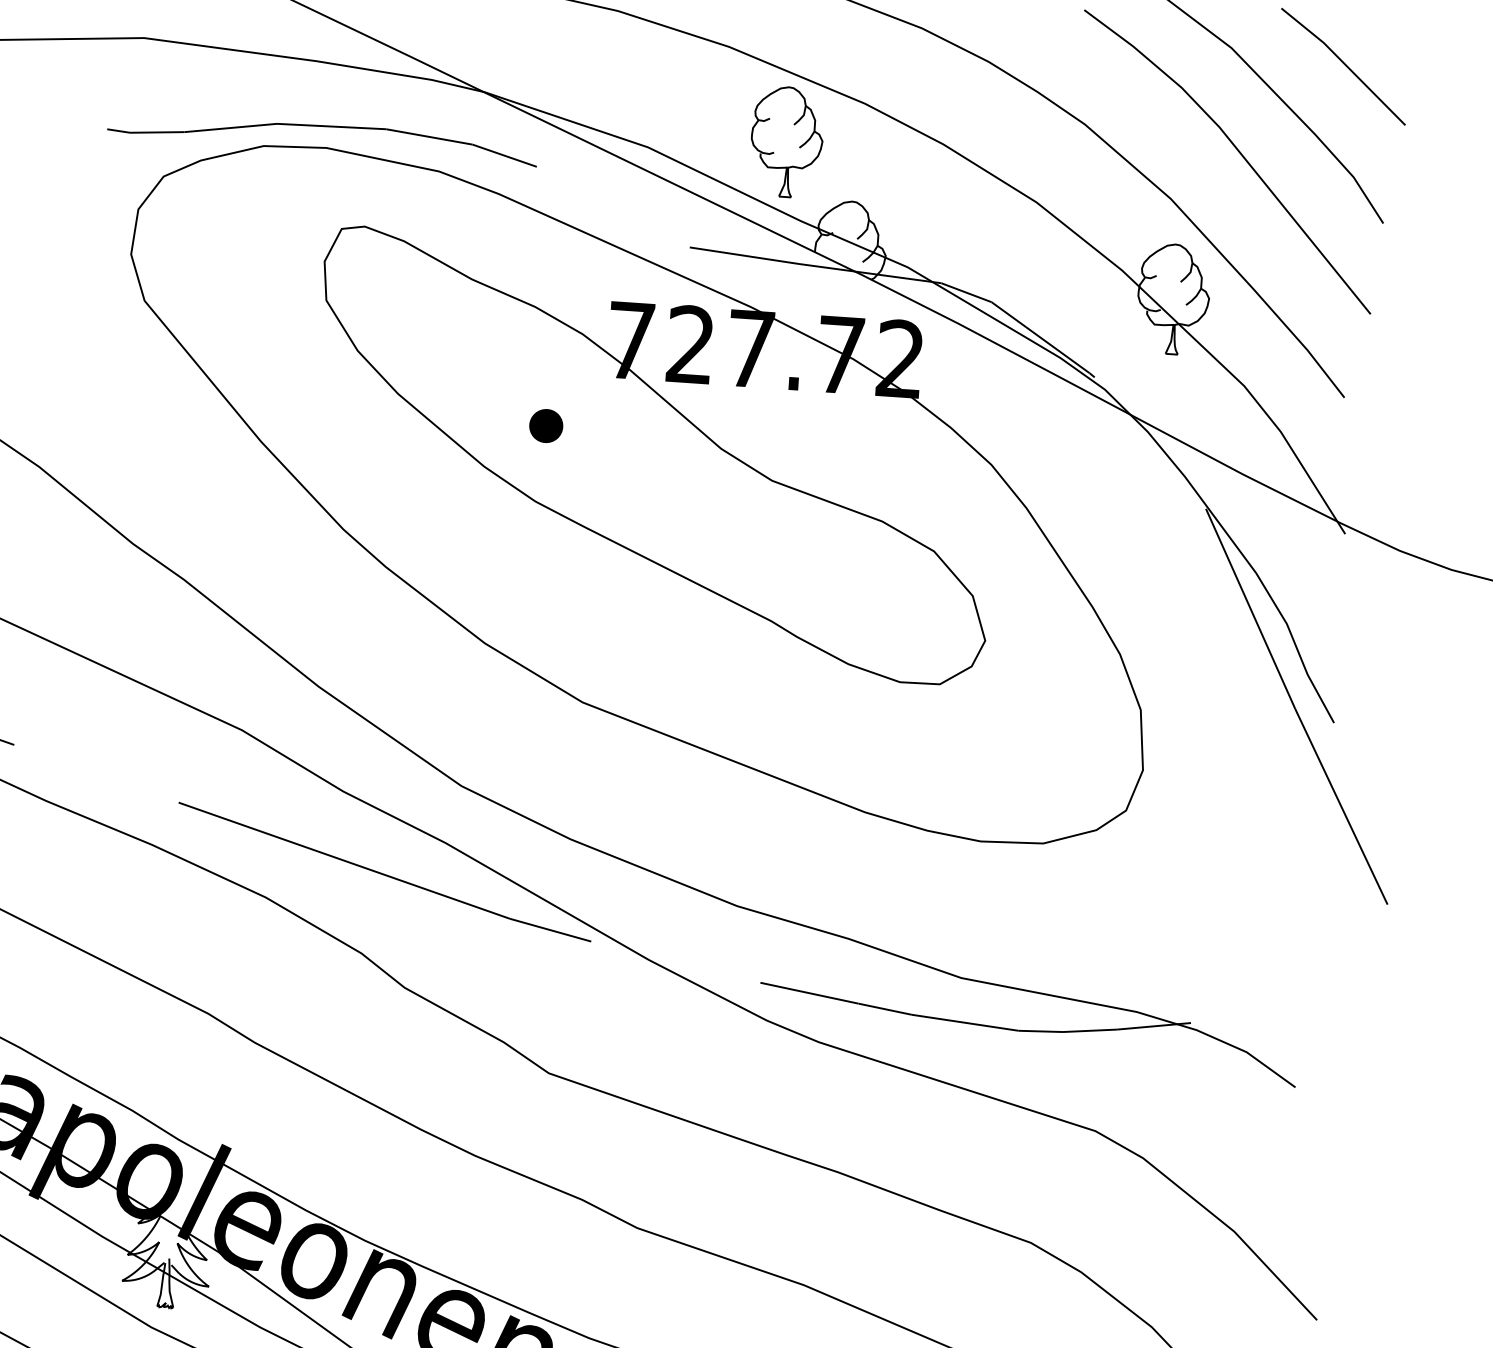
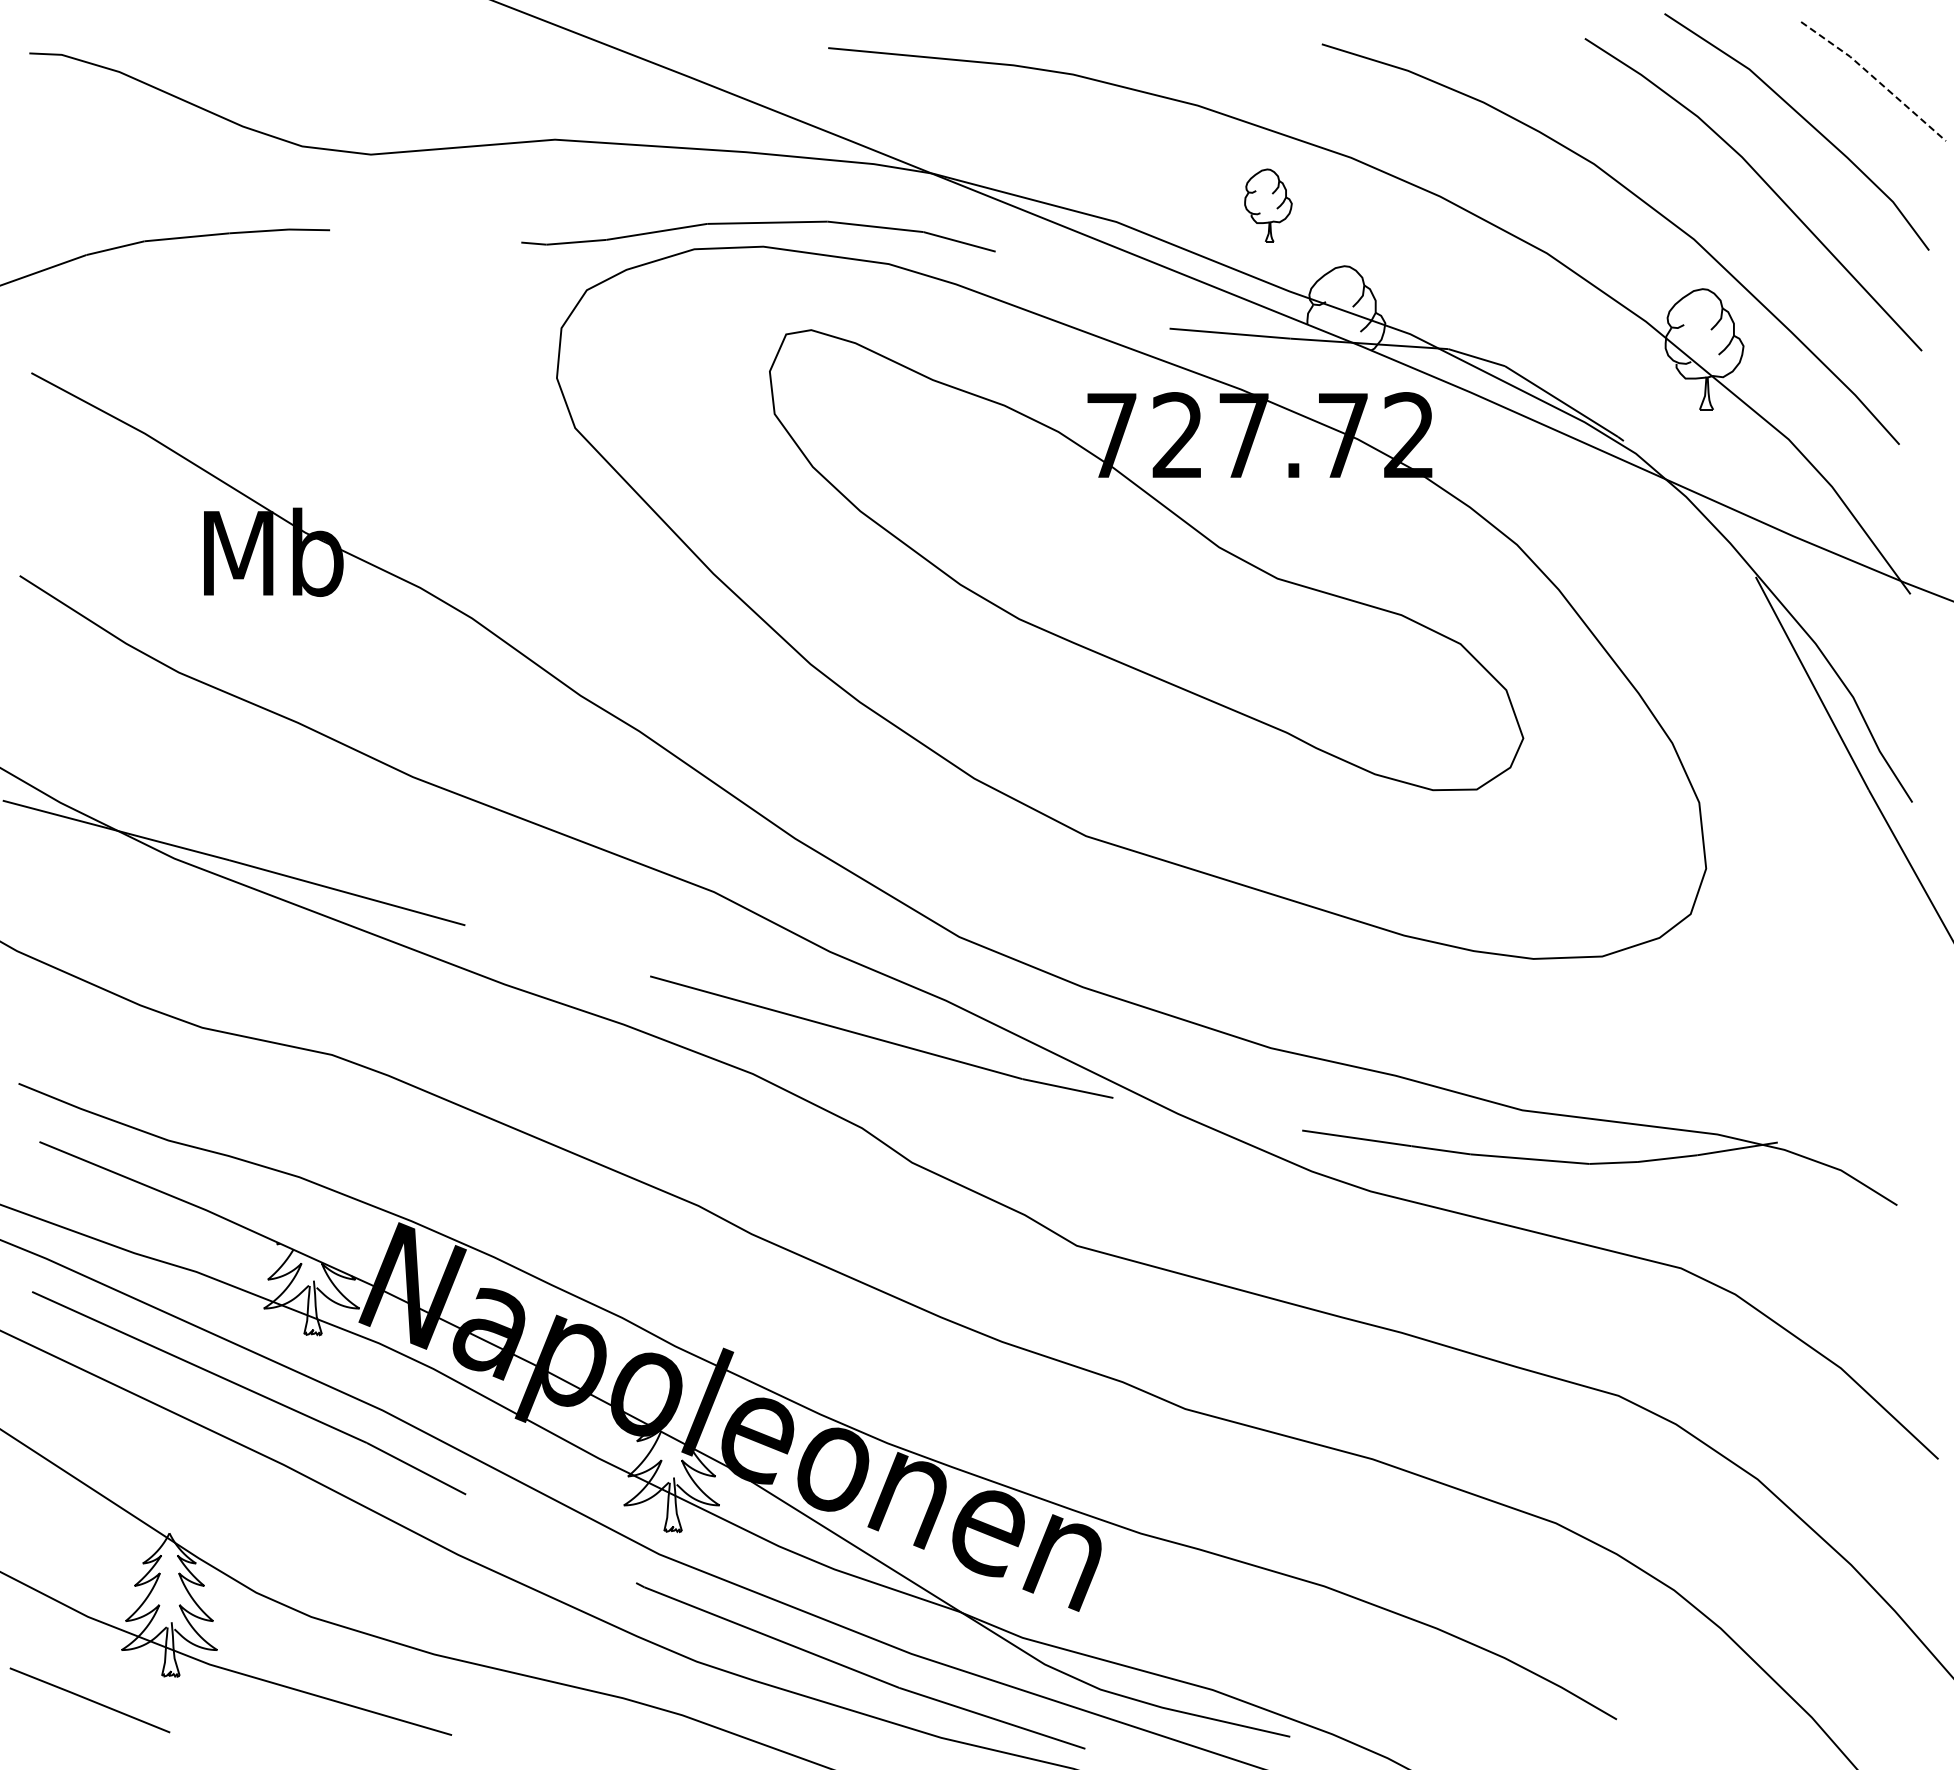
line: (1344, 64) -> (1874, 78), solid -> dashed
part: (787, 141) -> (1268, 205), size x0.6
part: (546, 426) -> (1025, 535), removed

